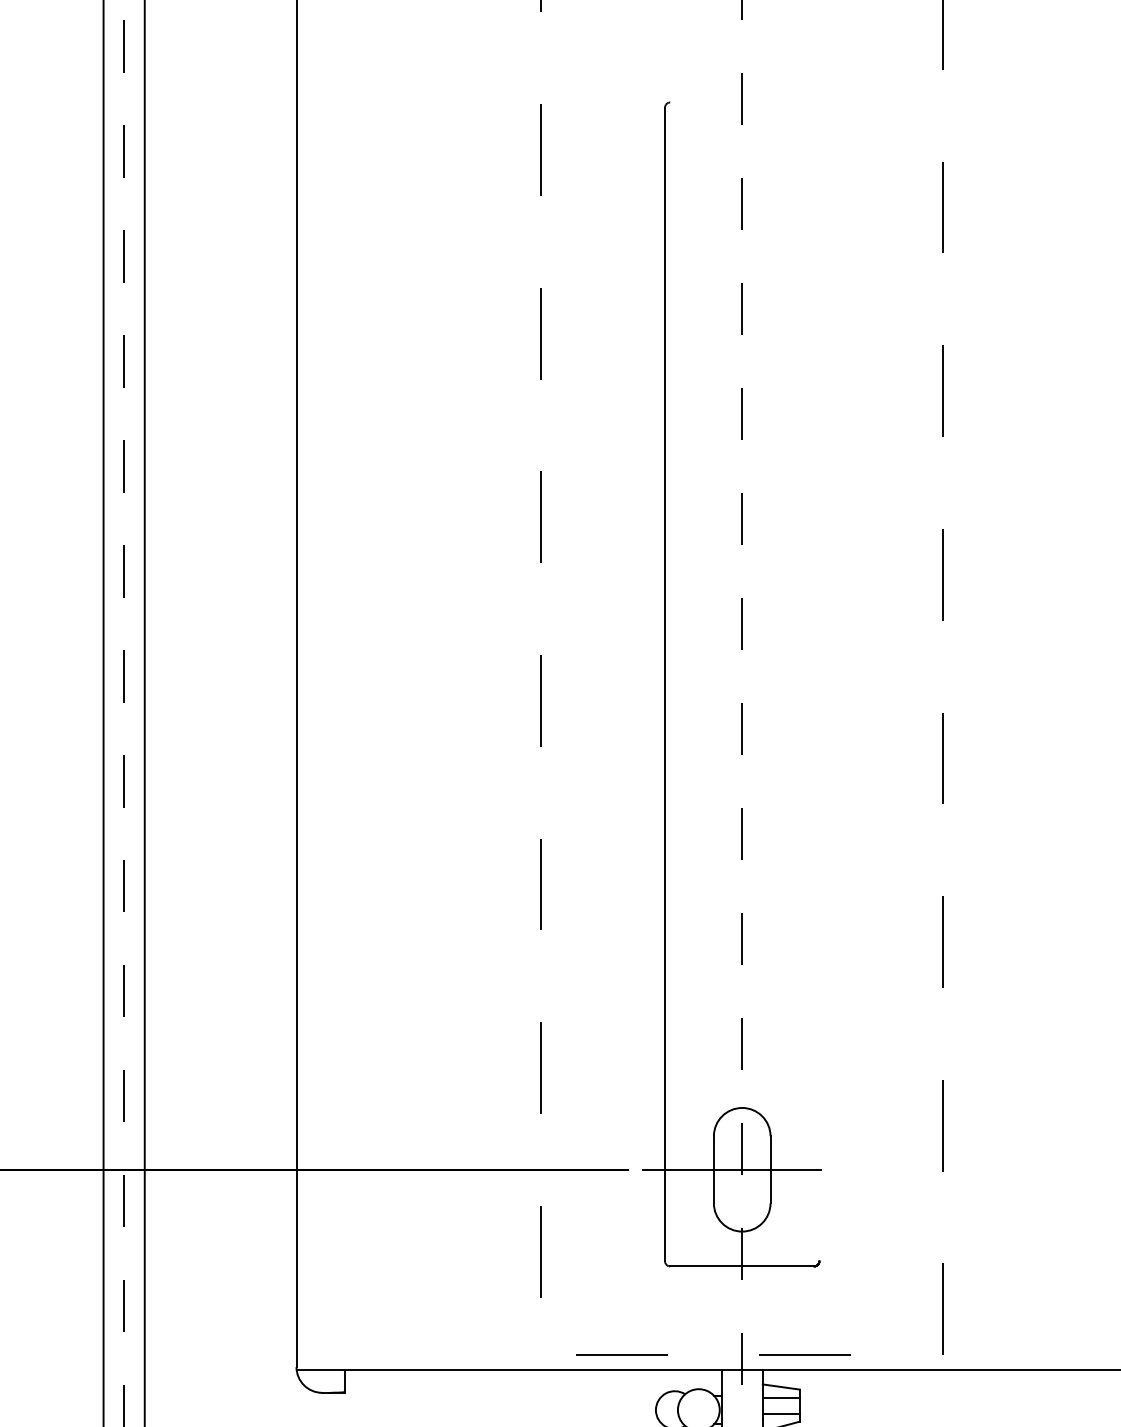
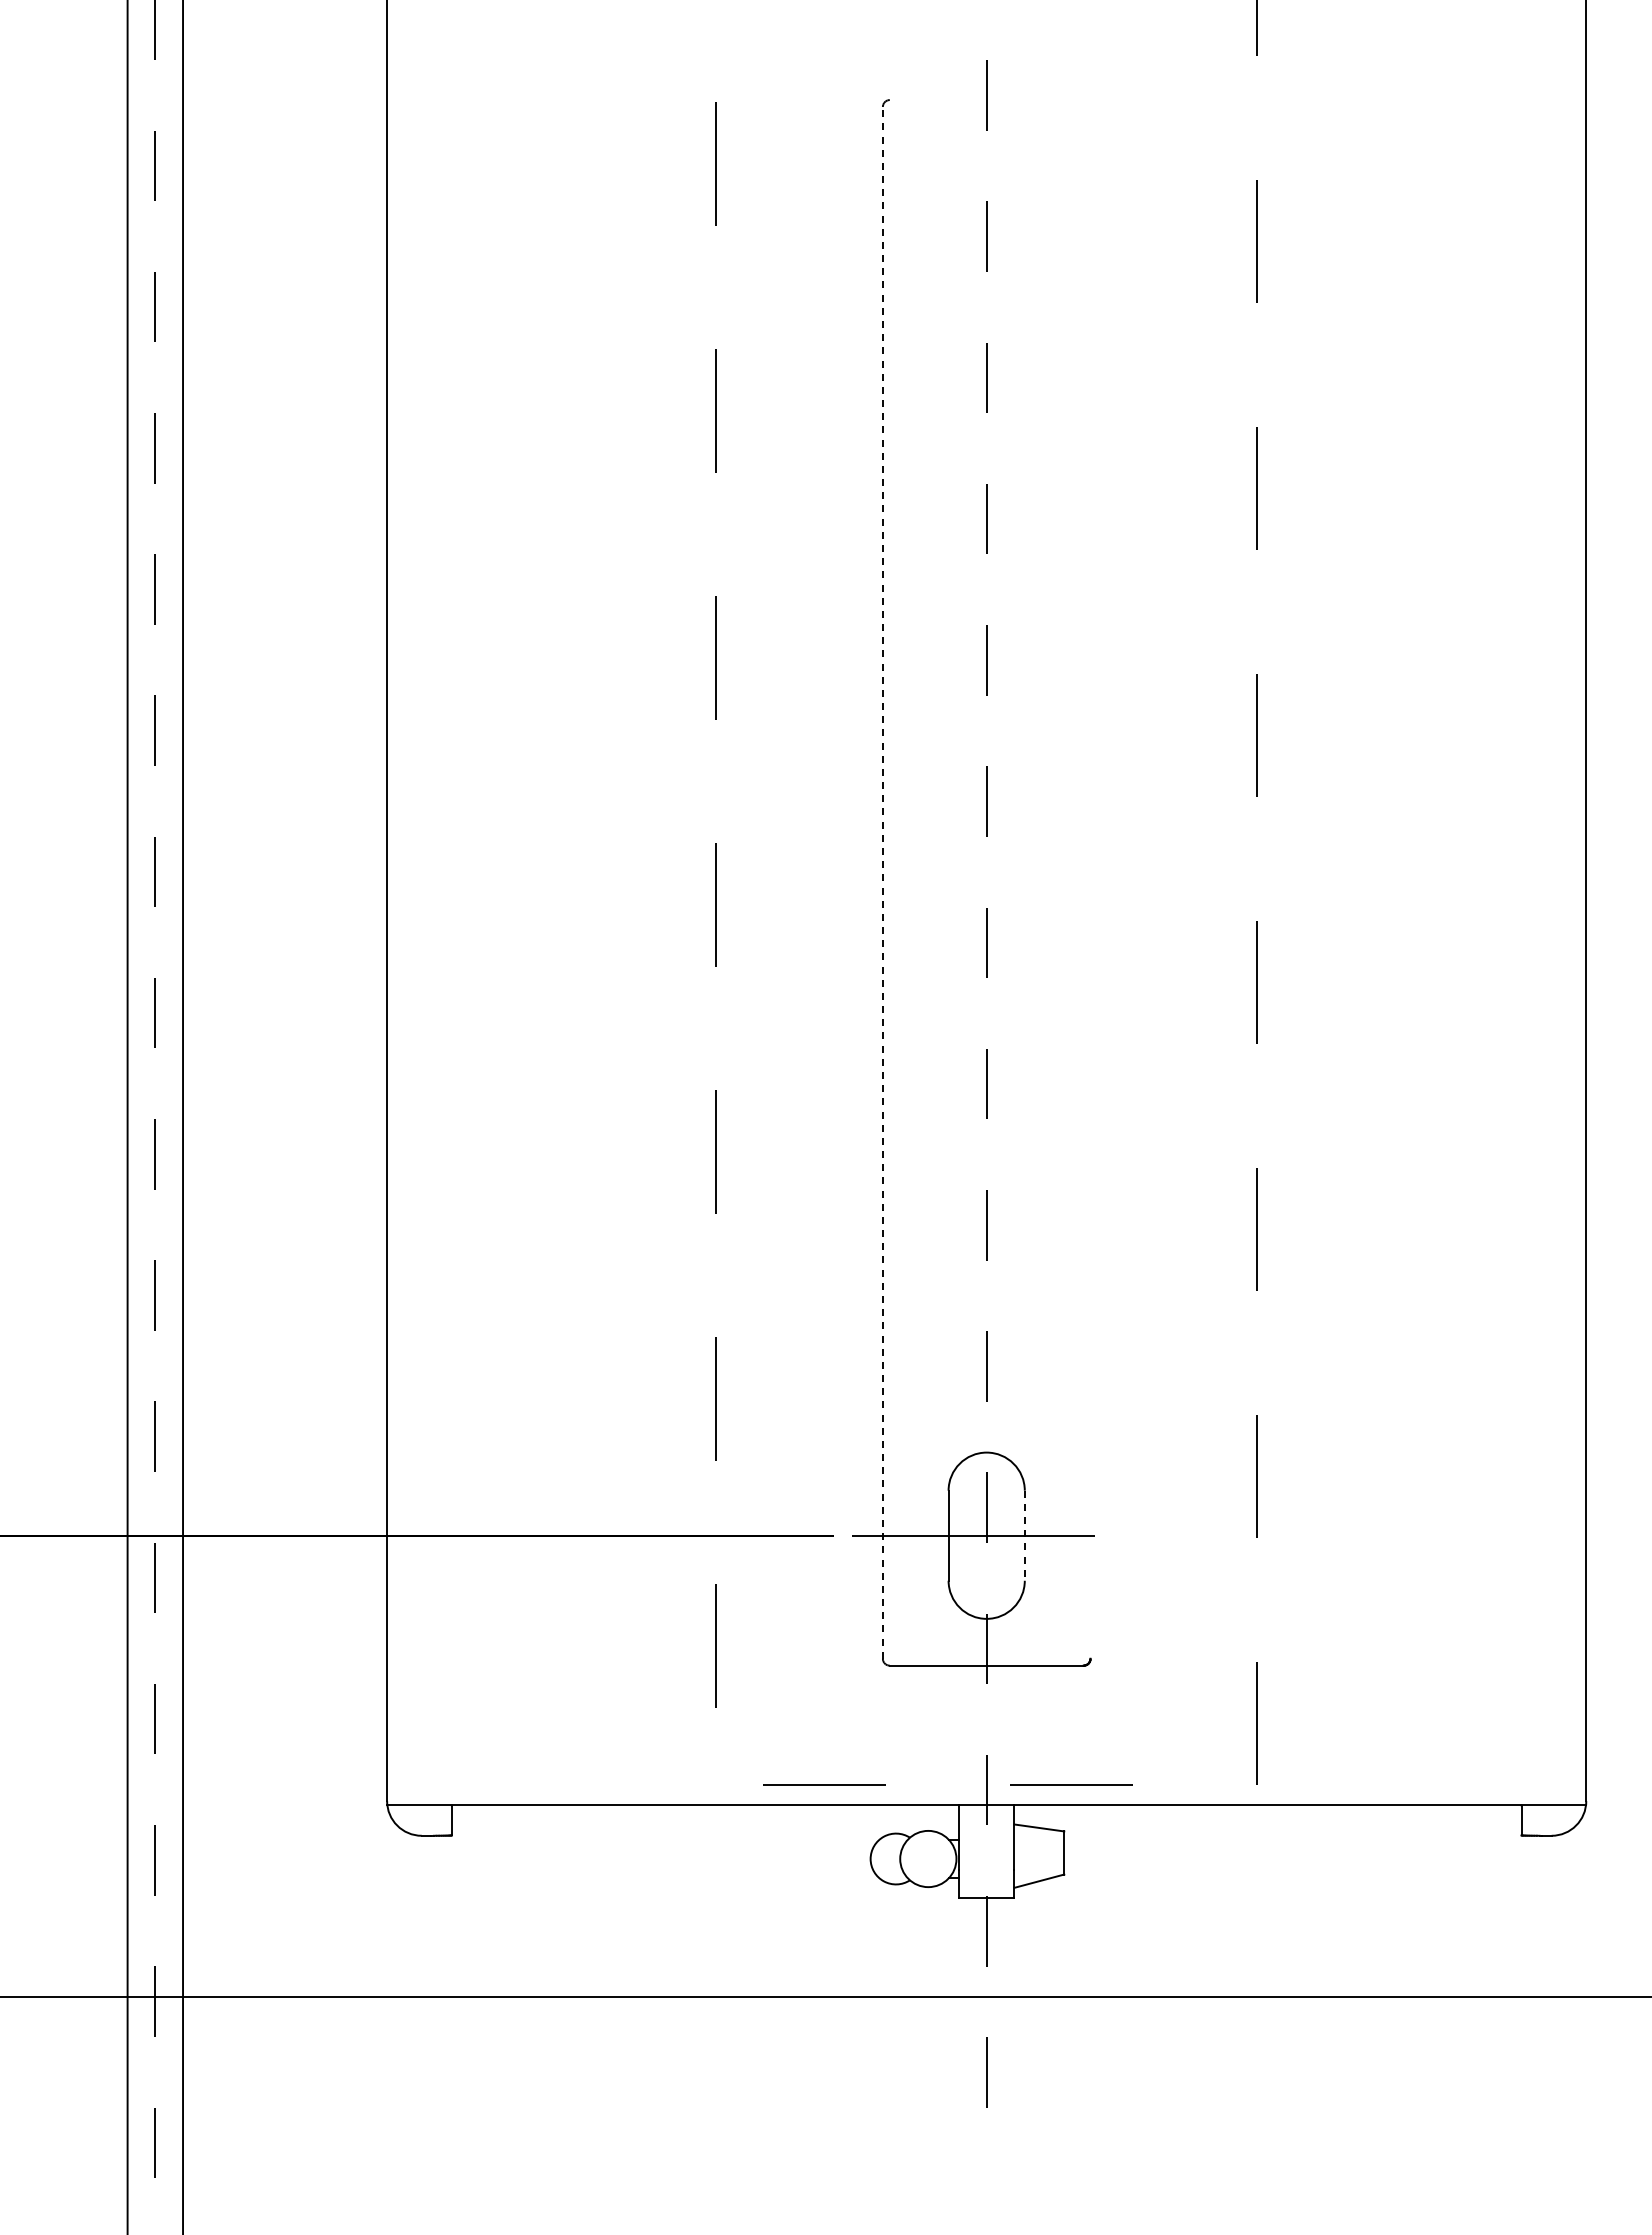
line: (664, 684) -> (882, 882), solid -> dashed
line: (770, 1170) -> (1024, 1536), solid -> dashed
line: (781, 1397) -> (1039, 1842), removed
line: (781, 1413) -> (1039, 1863), removed

